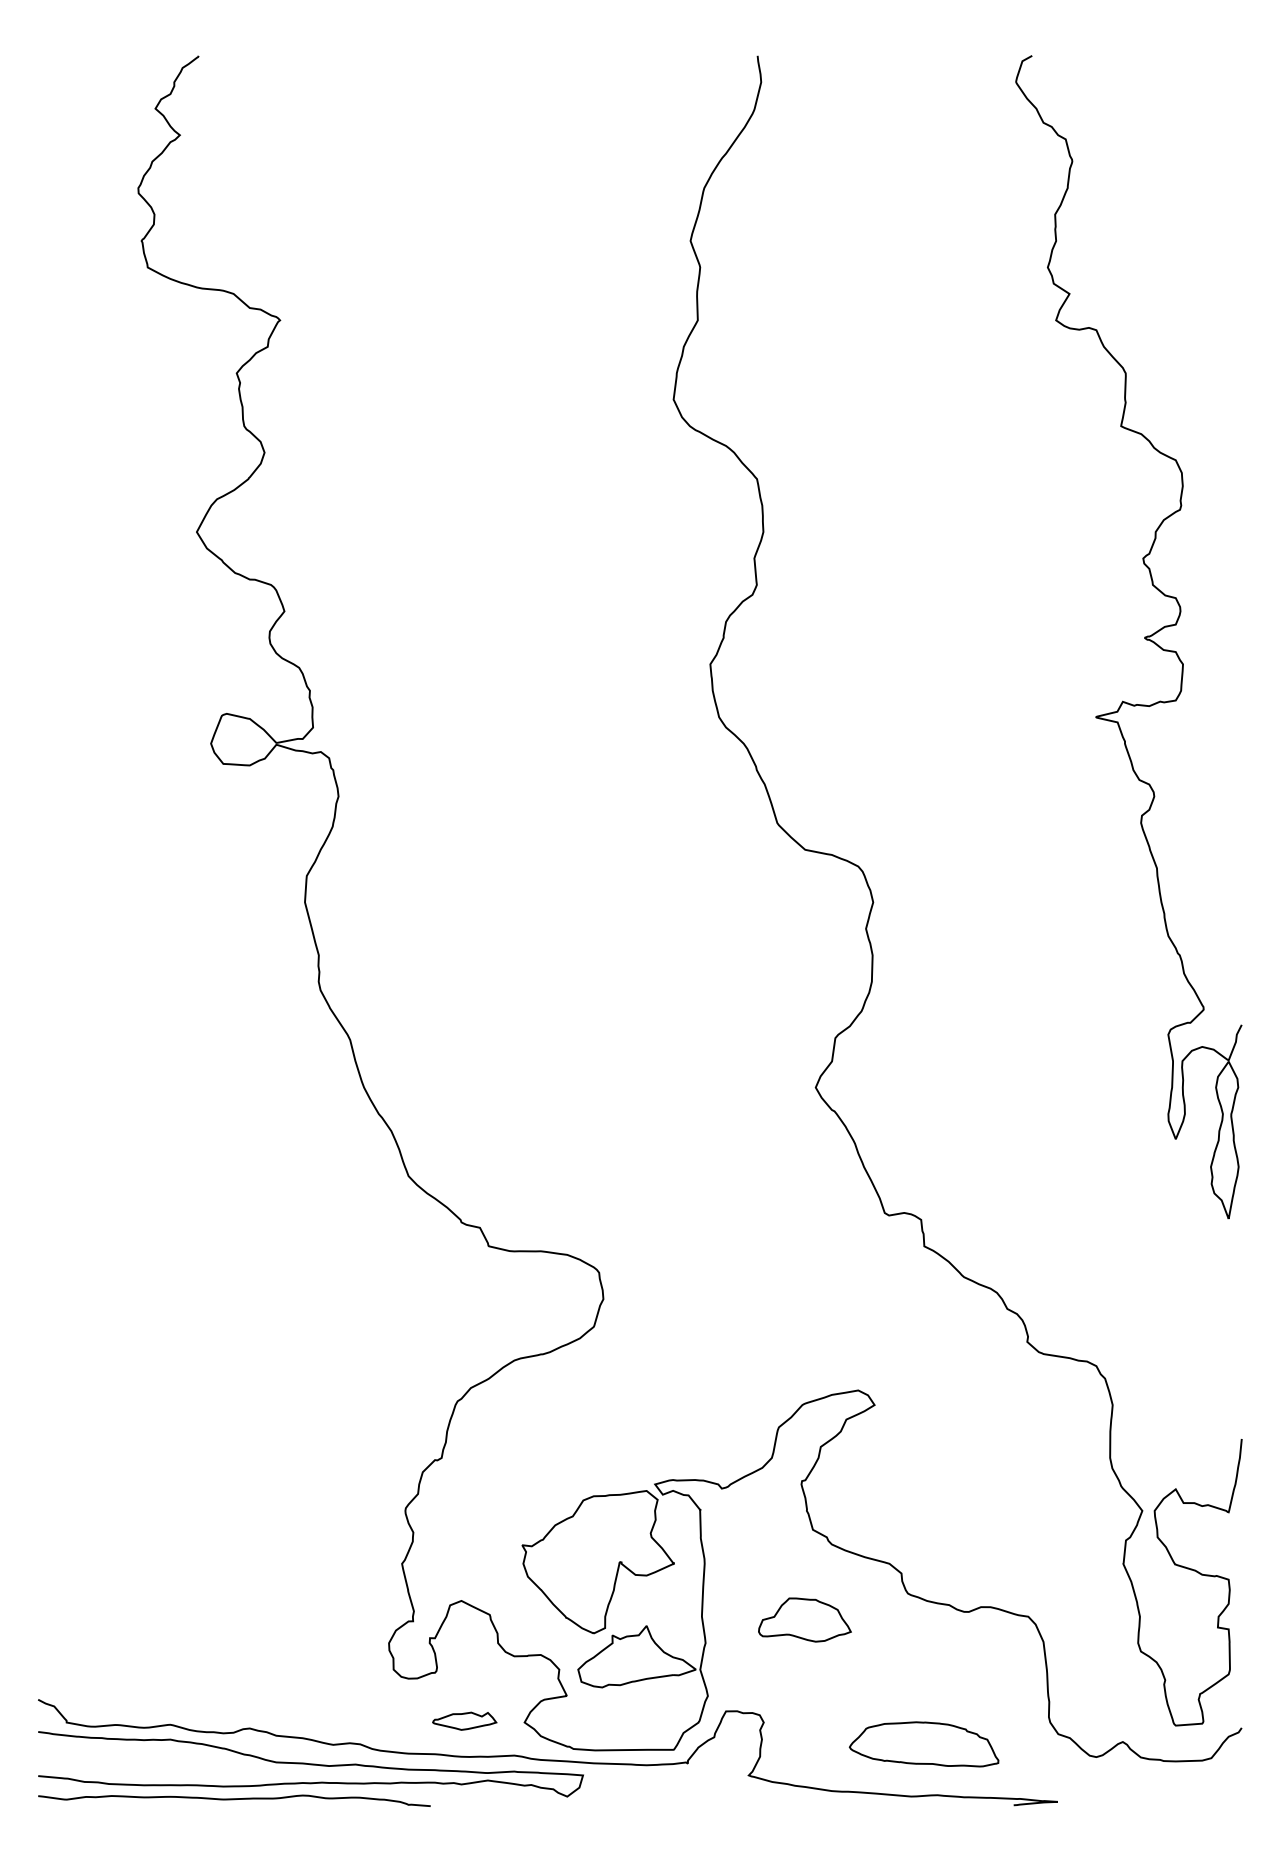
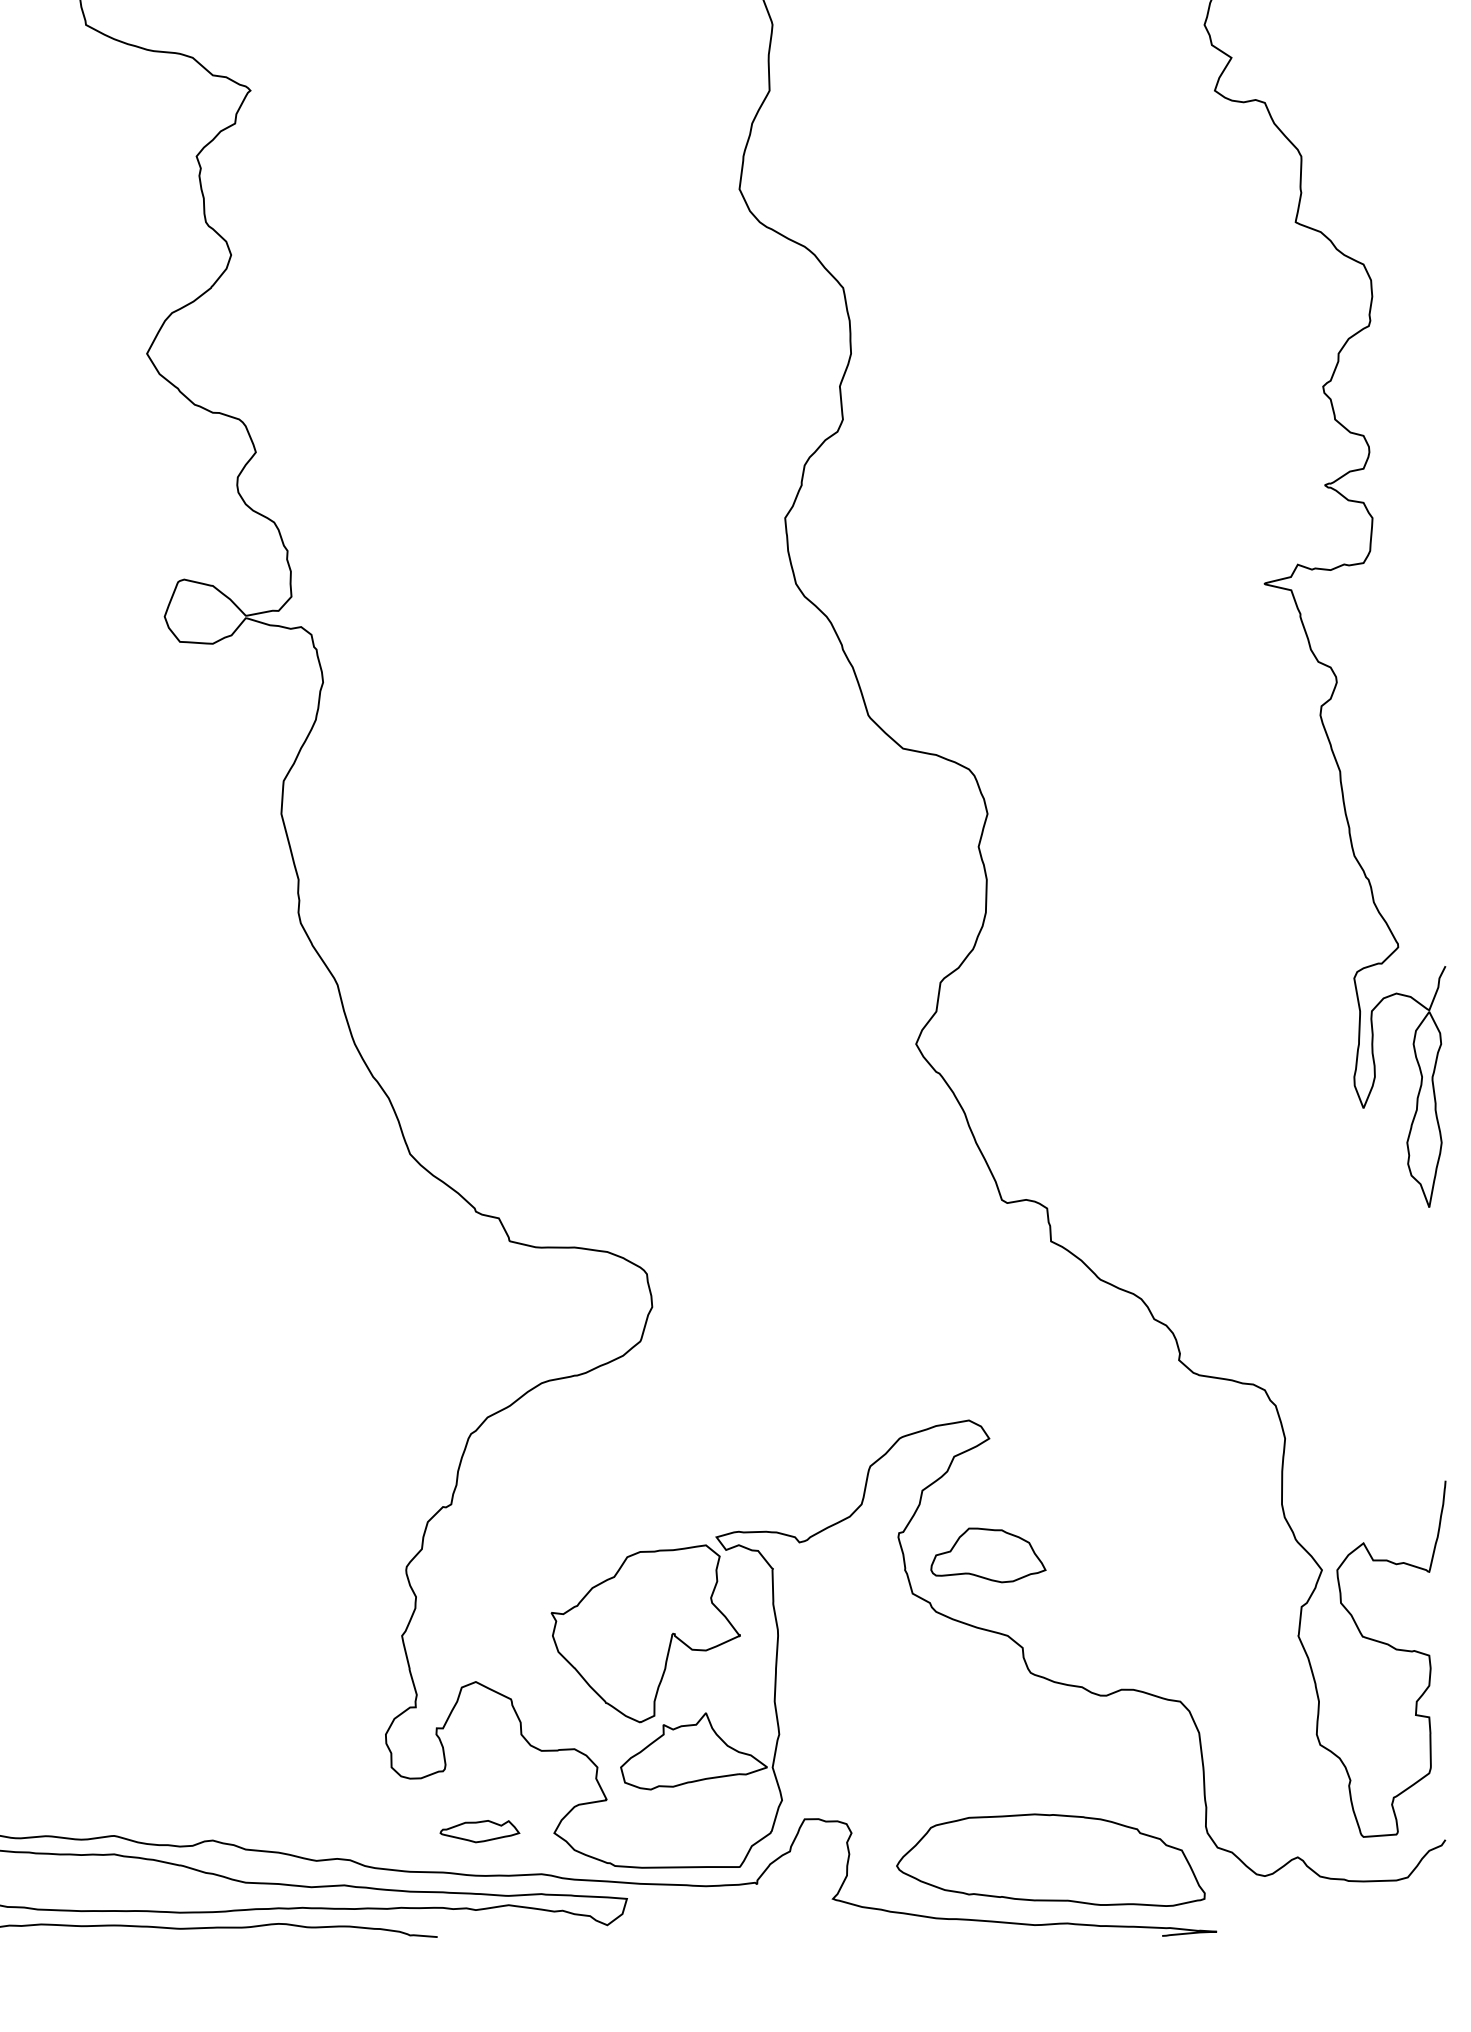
part: (804, 1619) -> (987, 1554), moved
part: (923, 1744) -> (1050, 1860), size x1.67

